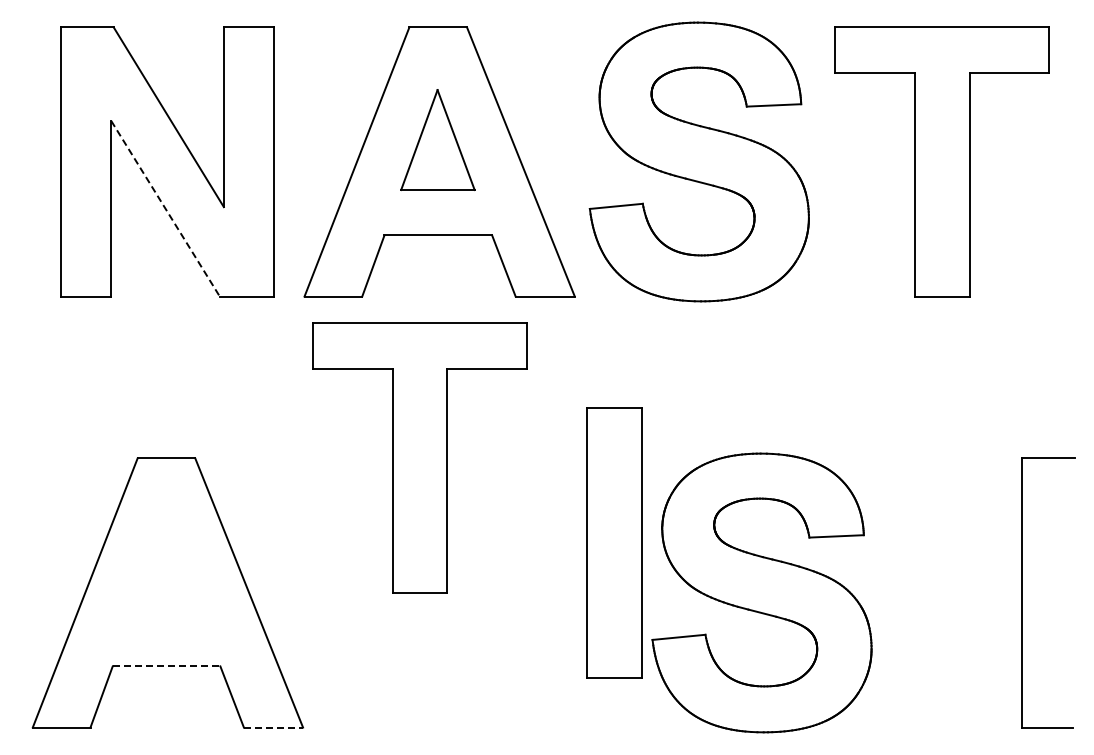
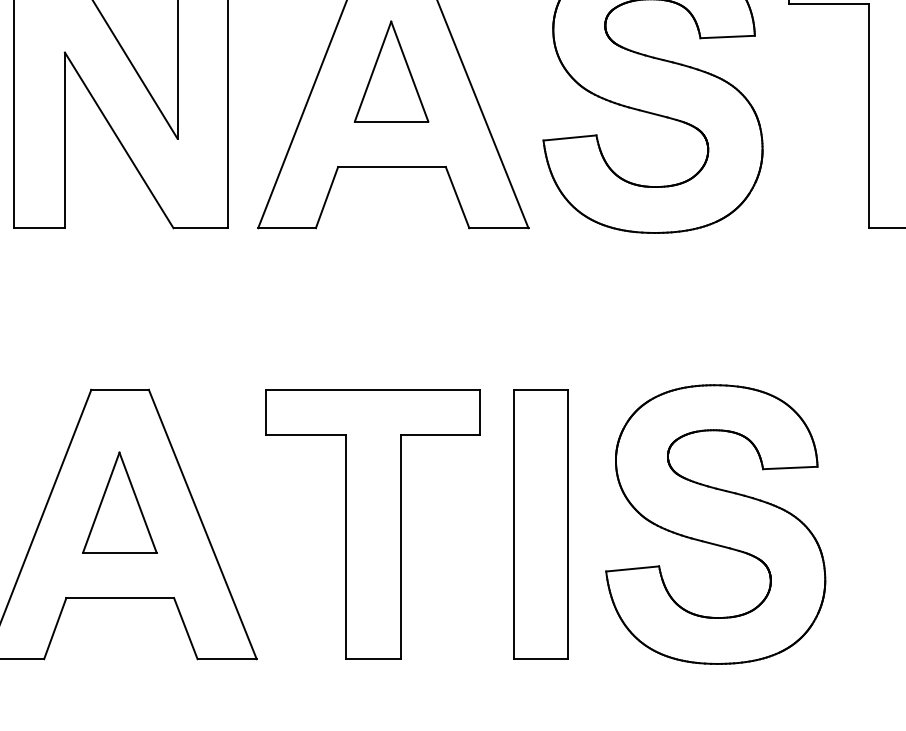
line: (165, 209) -> (119, 141), dashed -> solid
part: (419, 457) -> (373, 524), moved
part: (614, 542) -> (541, 524), moved
part: (165, 570) -> (119, 502), added
line: (166, 666) -> (120, 598), dashed -> solid
line: (273, 727) -> (227, 659), dashed -> solid

